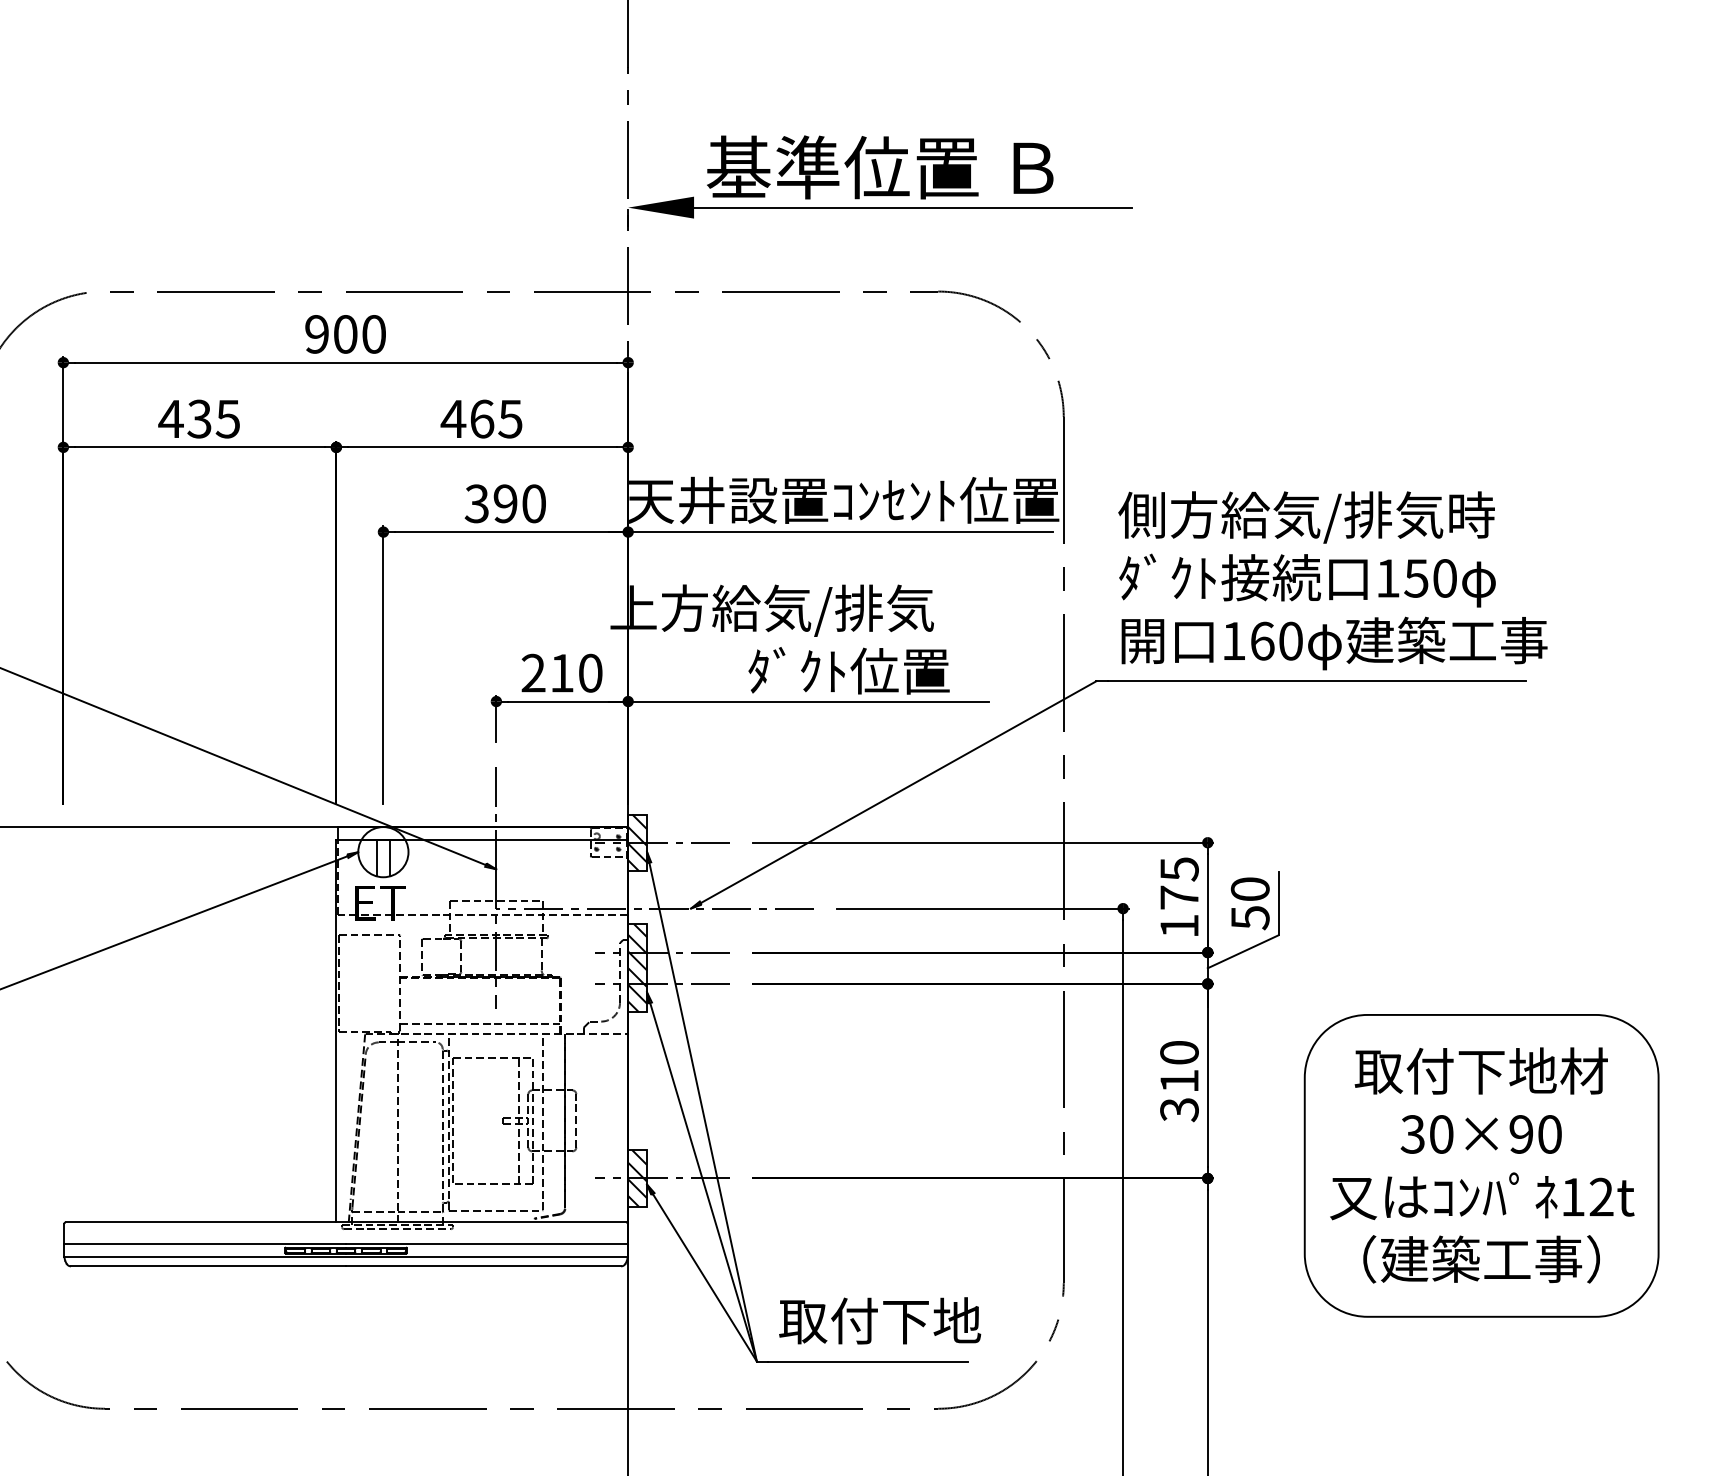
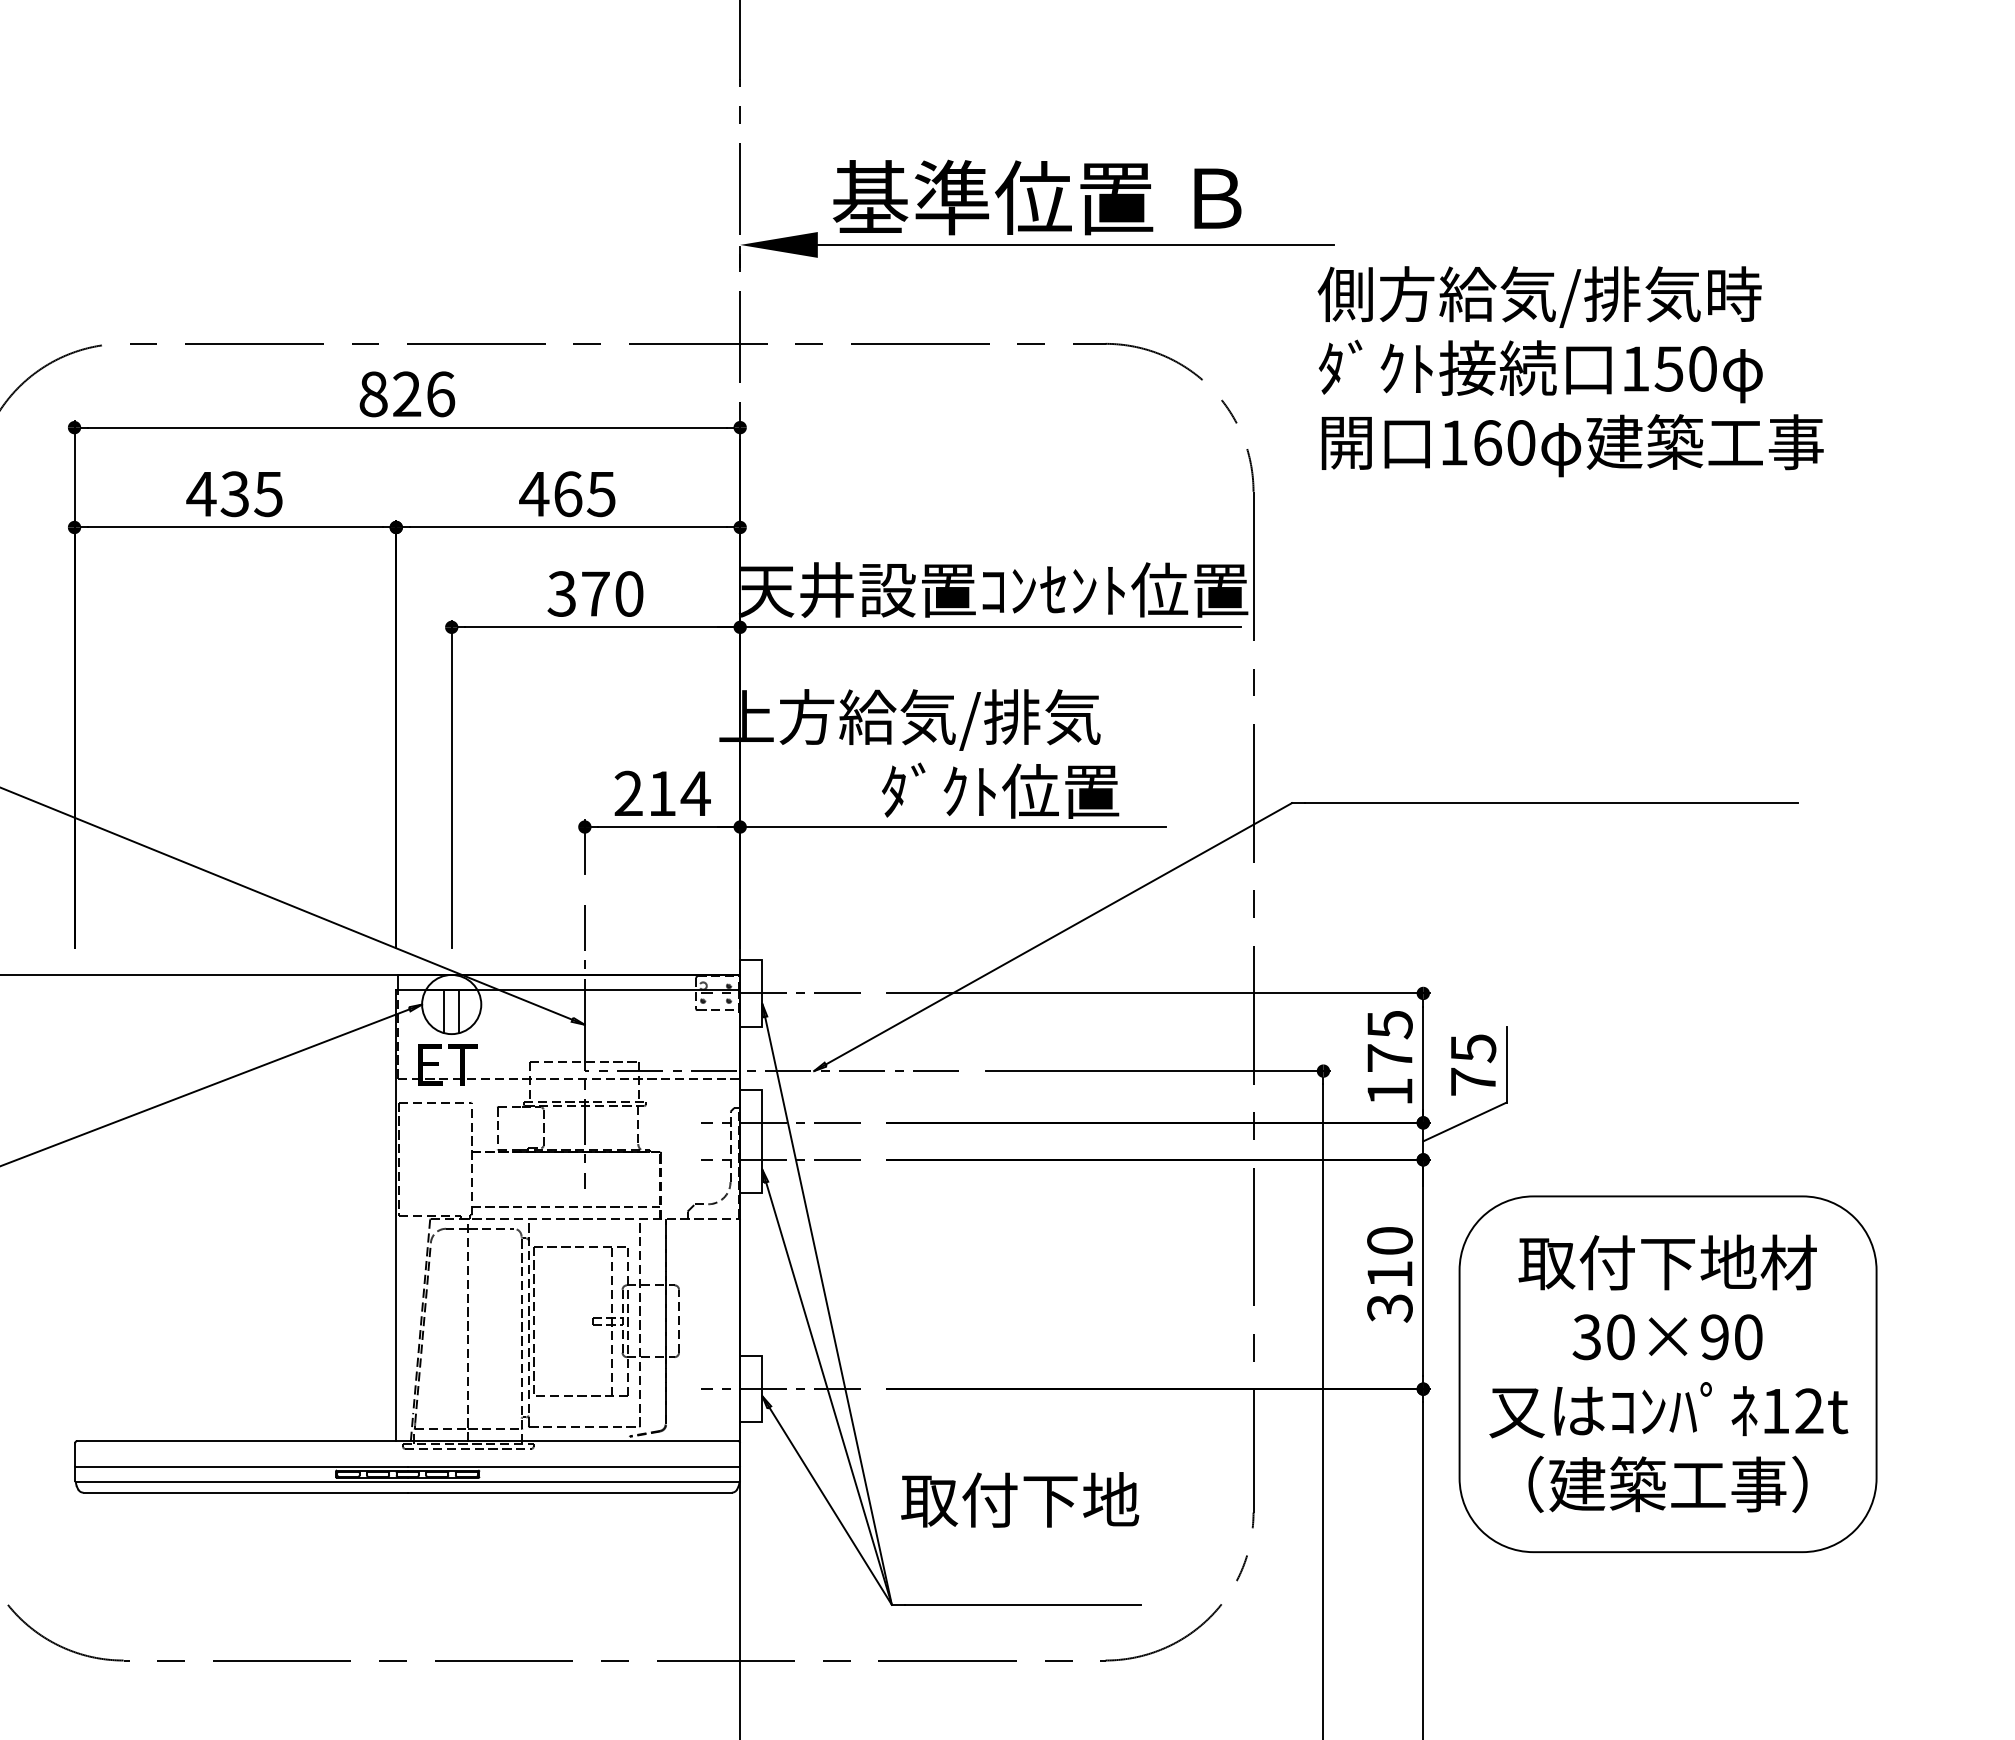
text: (345, 334) -> (407, 394), 900 -> 826
text: (505, 503) -> (595, 593), 390 -> 370
text: (1332, 580) -> (1570, 371), moved
text: (590, 673) -> (695, 793), 210 -> 214
hatch: (637, 842) -> (751, 993), removed
text: (1250, 903) -> (1473, 1065), 50 -> 75
hatch: (637, 968) -> (751, 1141), removed
part: (1481, 1166) -> (1667, 1374), moved
hatch: (637, 1177) -> (751, 1388), removed
text: (880, 1320) -> (1020, 1499), moved

